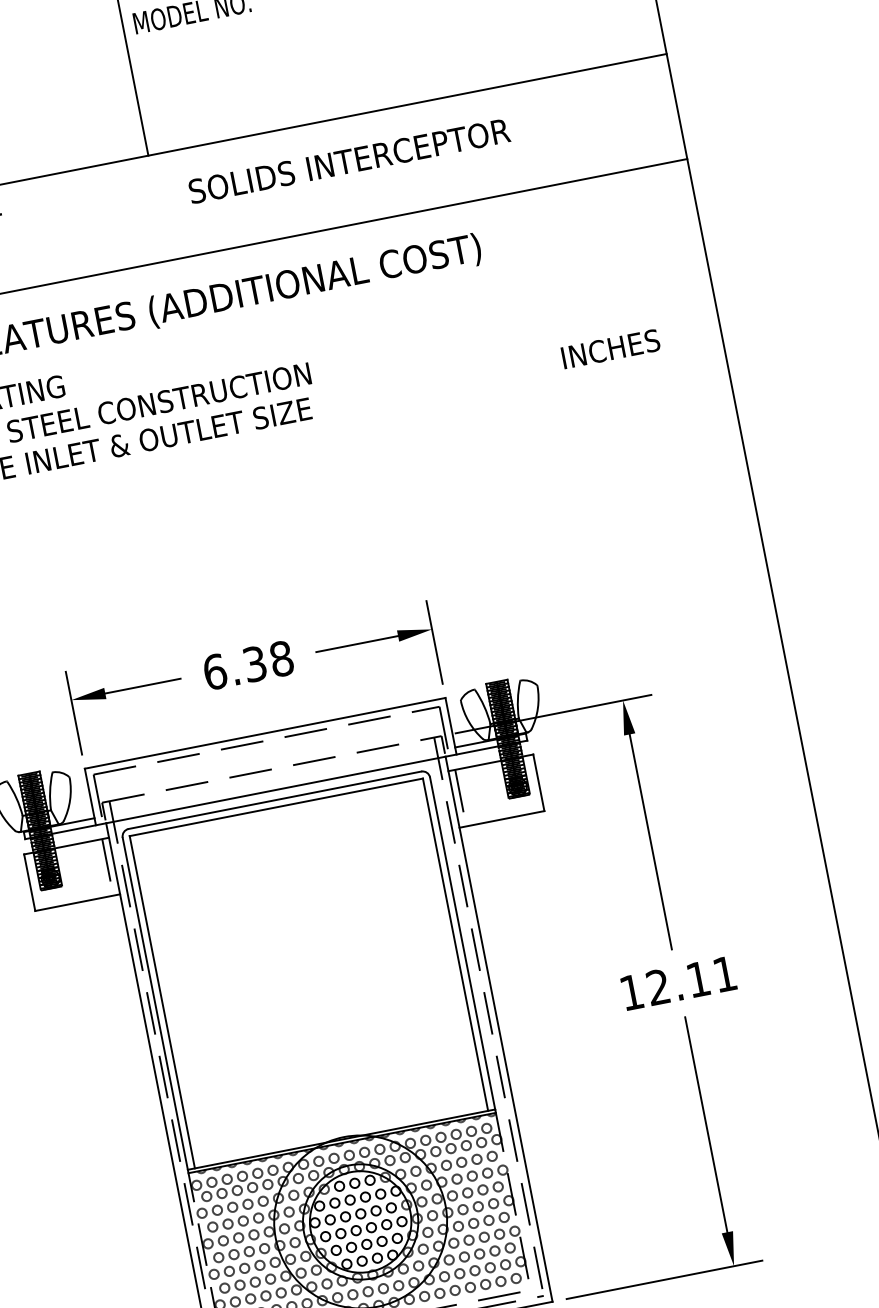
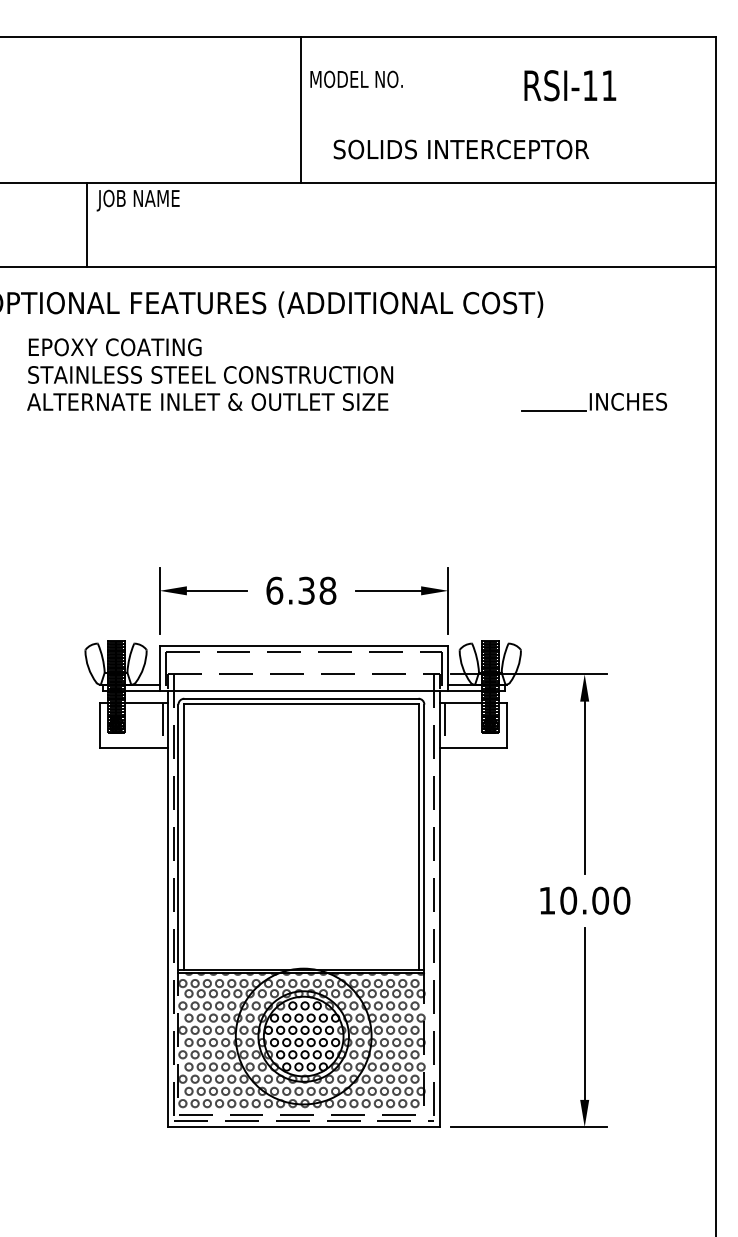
text: (349, 161) -> (461, 149), moved
line: (519, 378) -> (553, 410), added
text: (691, 980) -> (595, 900), 12.11 -> 10.00

